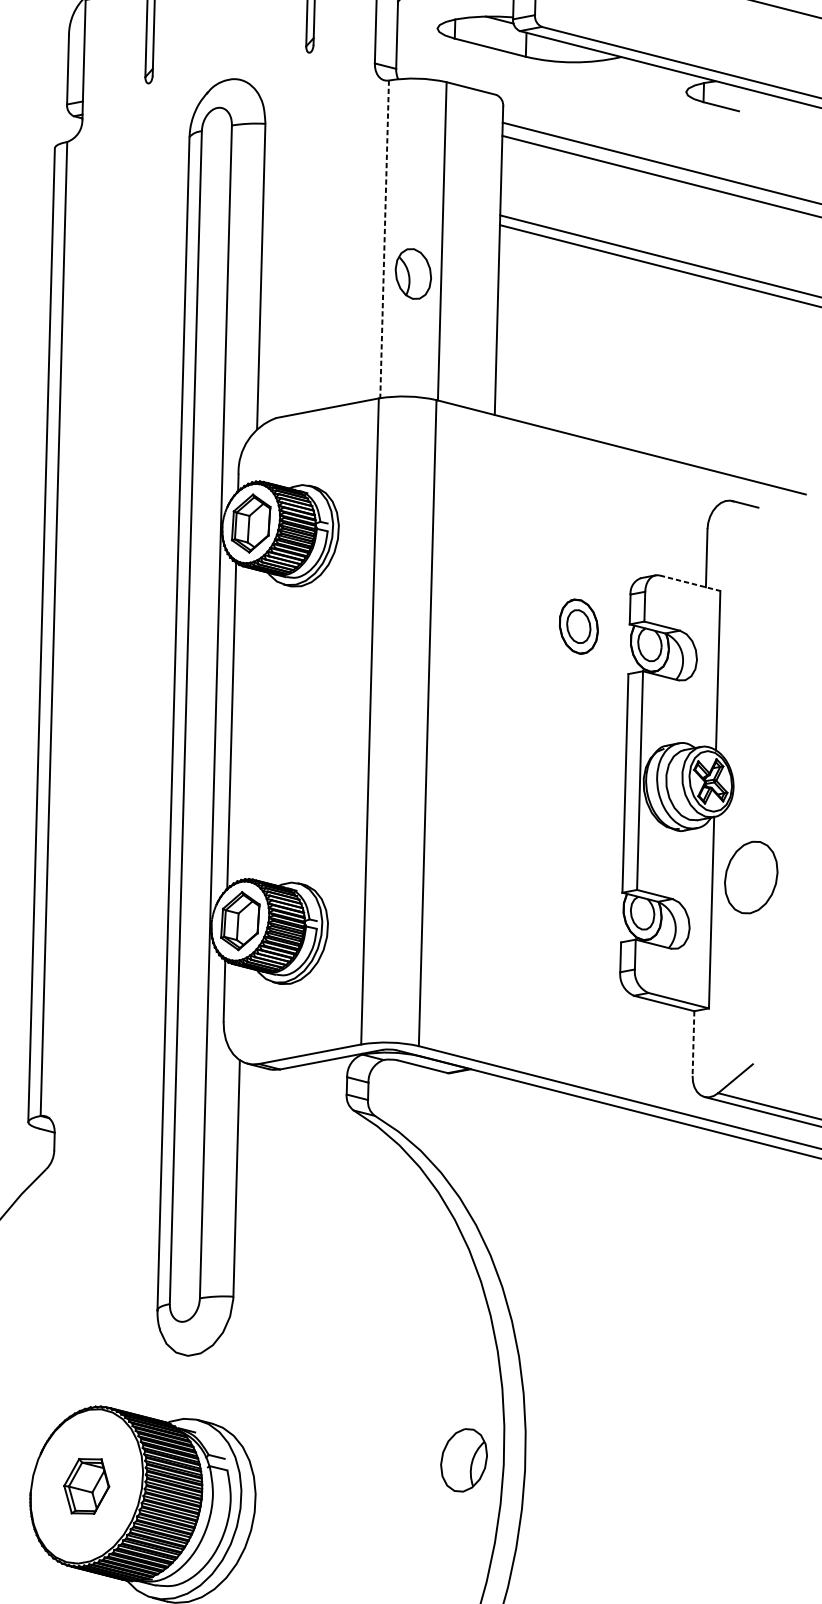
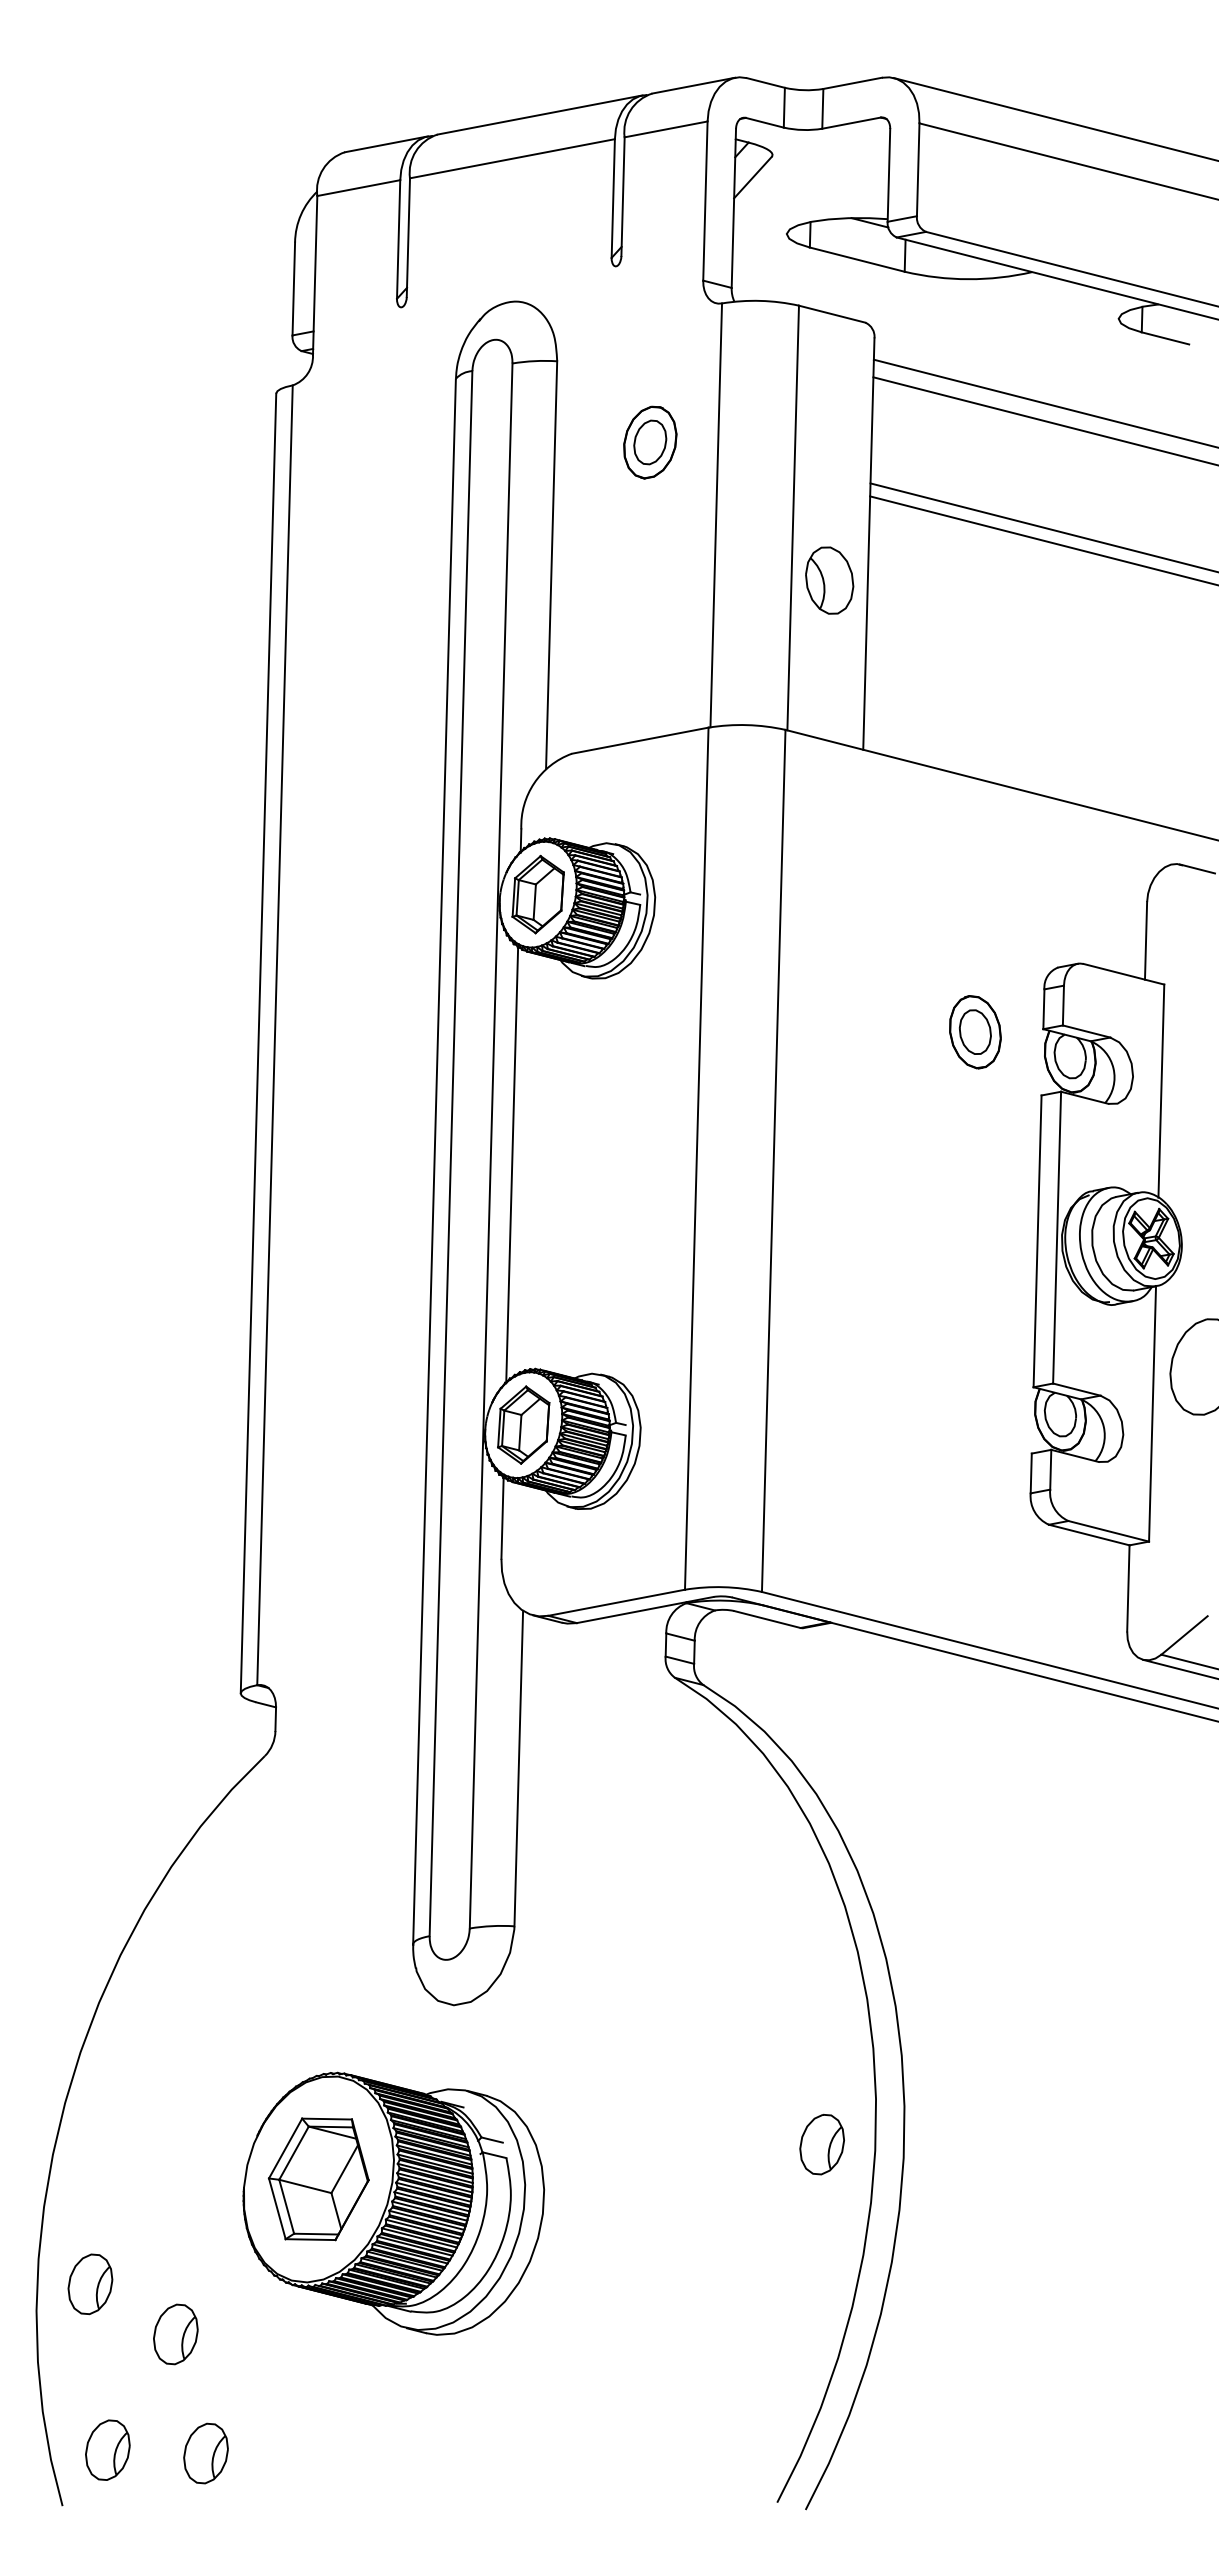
part: (335, 184) -> (650, 442), added
line: (384, 239) -> (716, 515), dashed -> solid
part: (413, 273) -> (829, 580), moved
line: (689, 583) -> (1123, 974), dashed -> solid
line: (693, 1043) -> (1128, 1588), dashed -> solid
part: (463, 1460) -> (821, 2144), size x0.71
part: (86, 1486) -> (318, 2179), size x1.67

